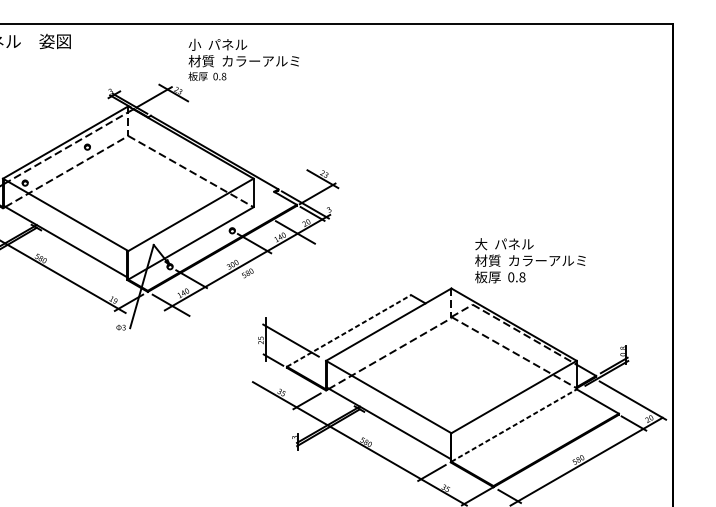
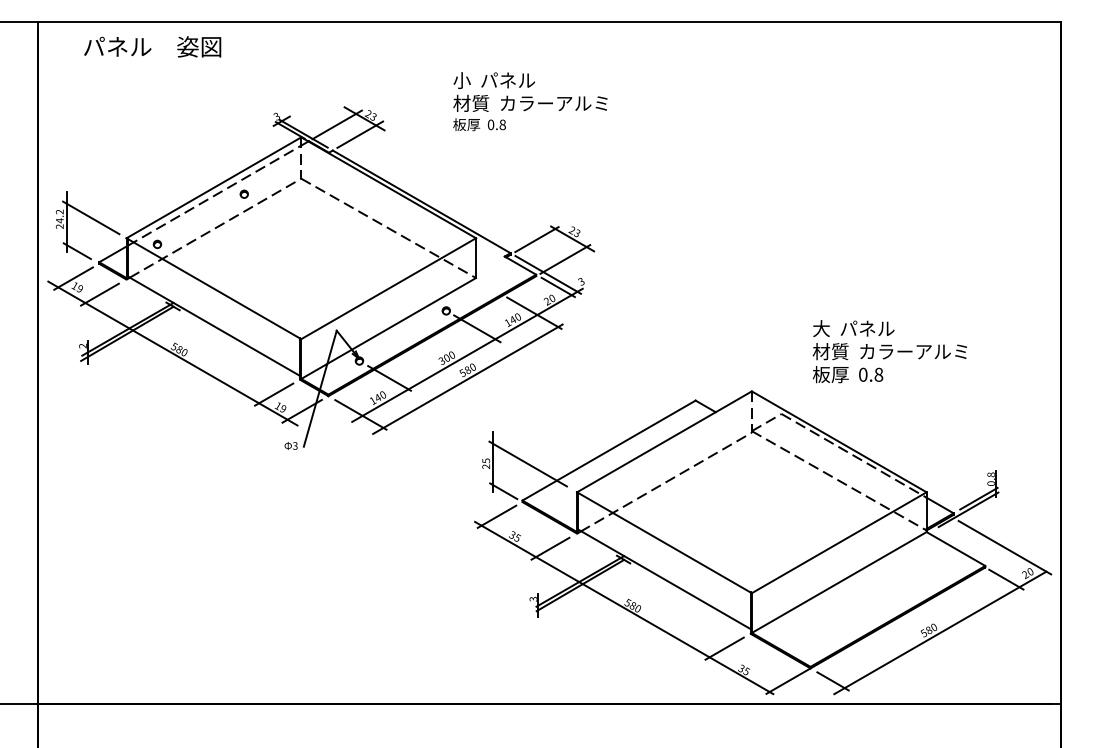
text: (243, 59) -> (530, 101), moved
line: (170, 104) -> (360, 134), added
line: (297, 179) -> (536, 239), added
text: (530, 260) -> (889, 351), moved
line: (247, 279) -> (467, 378), added
line: (108, 290) -> (273, 394), added
line: (349, 330) -> (609, 450), dashed -> solid
line: (268, 378) -> (496, 516), added
line: (514, 425) -> (839, 582), dashed -> solid

